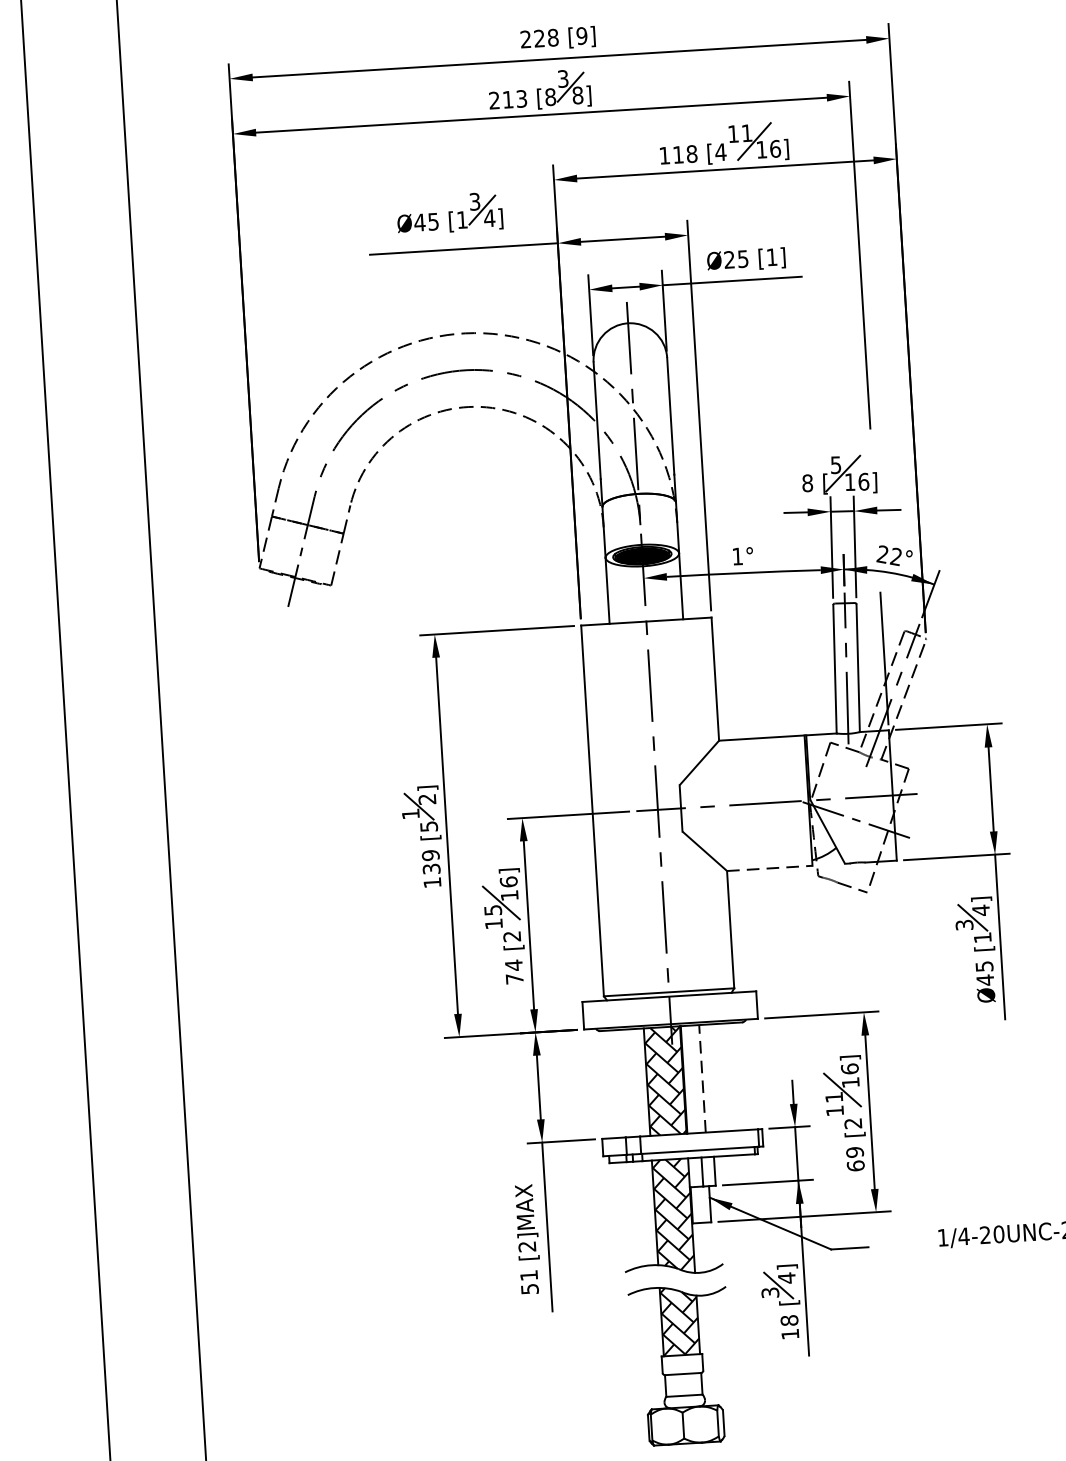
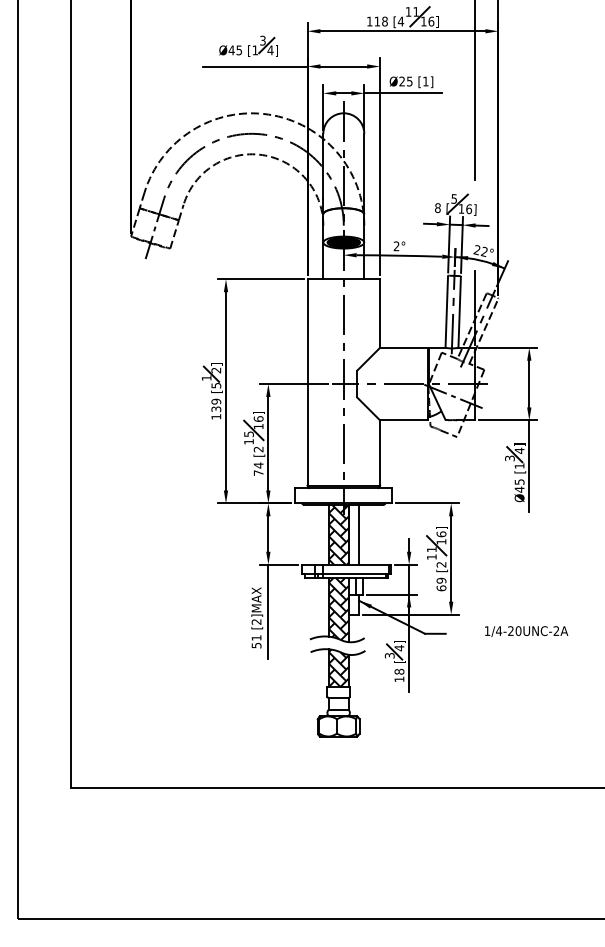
text: (737, 555) -> (396, 245), 1° -> 2°
line: (769, 868) -> (403, 420), dashed -> solid
line: (702, 1078) -> (359, 534), dashed -> solid

